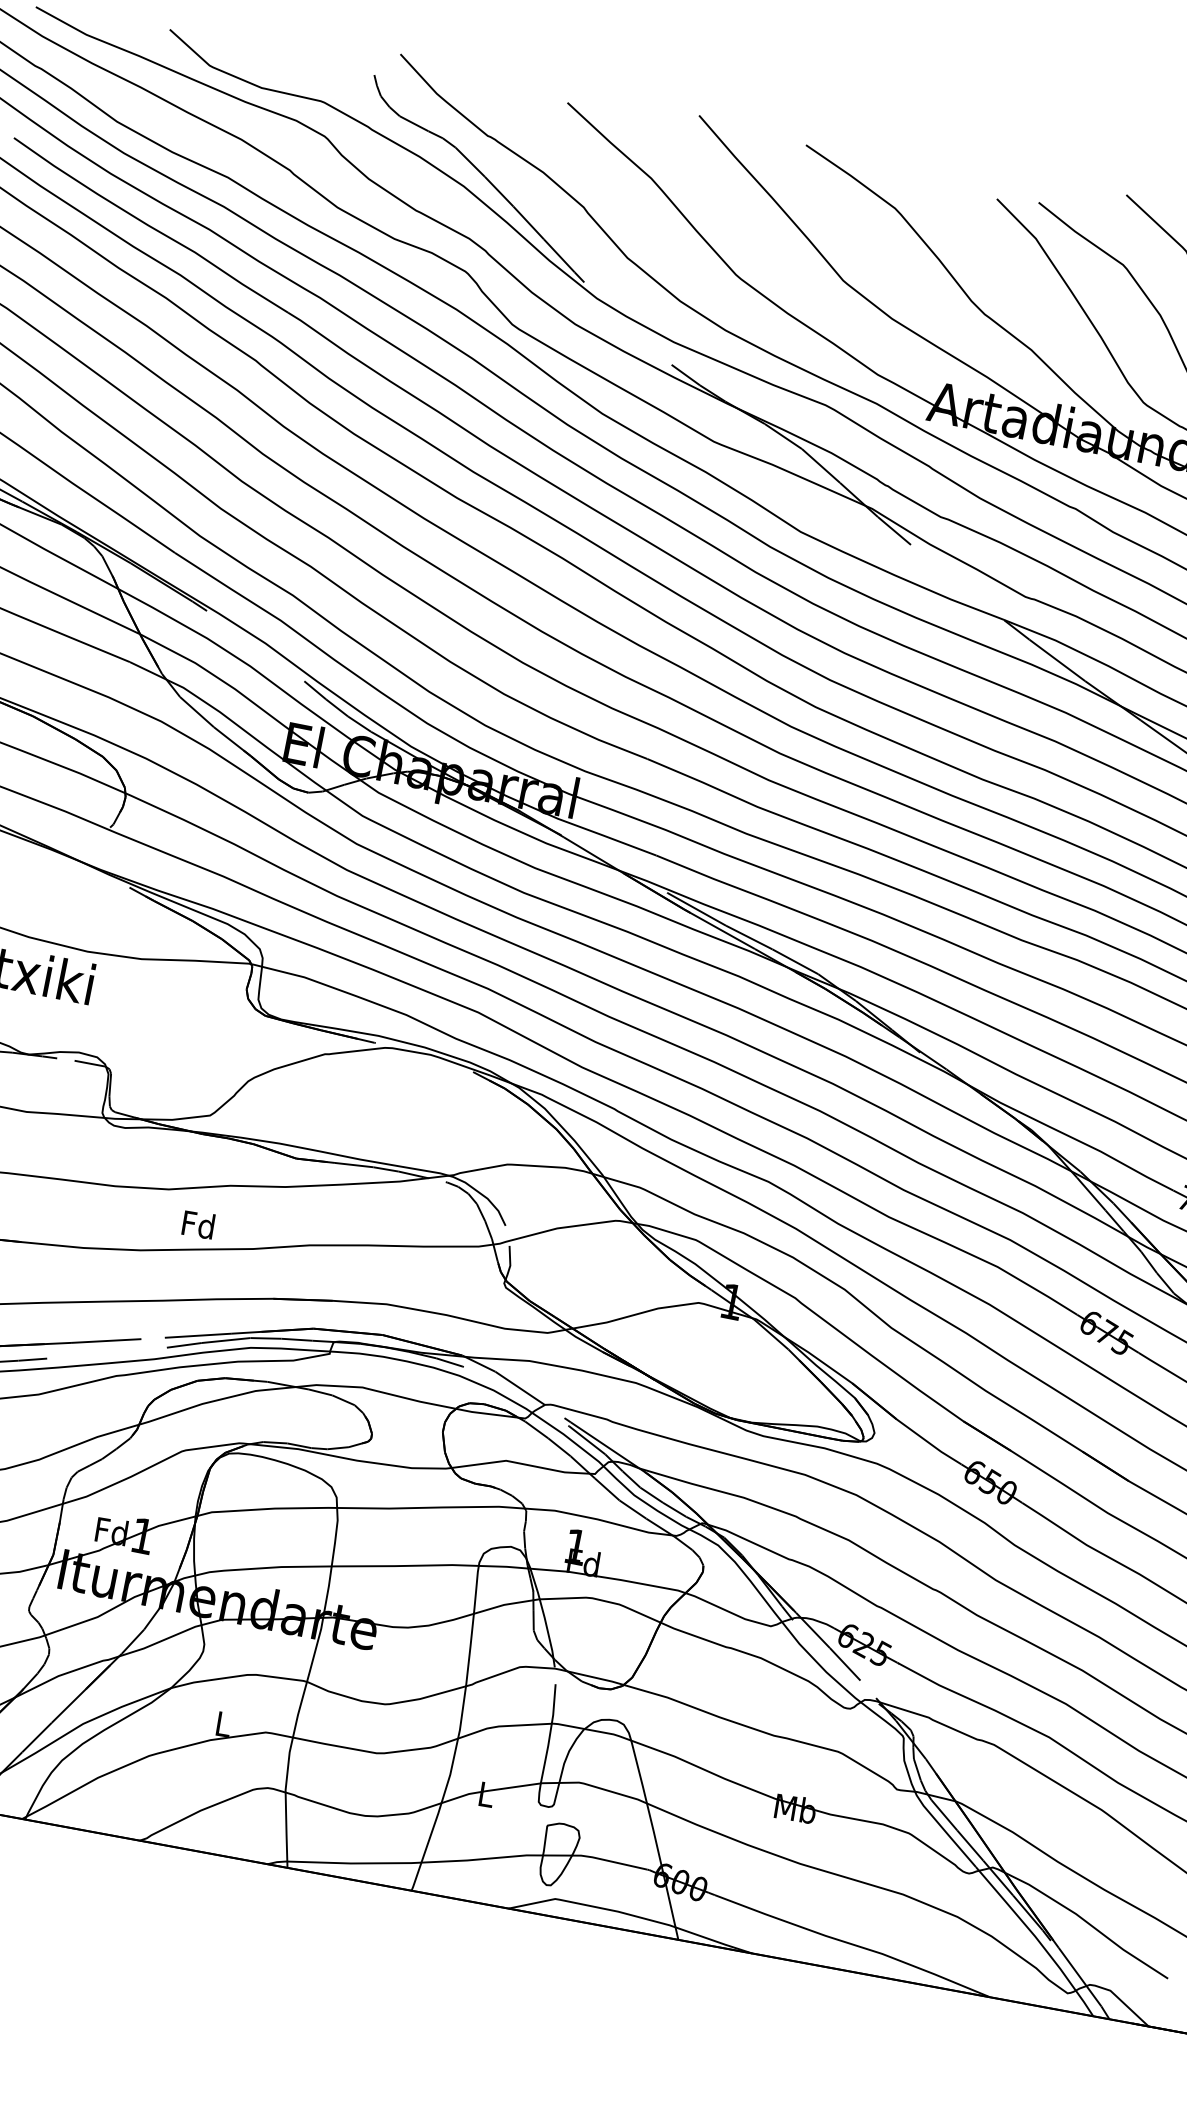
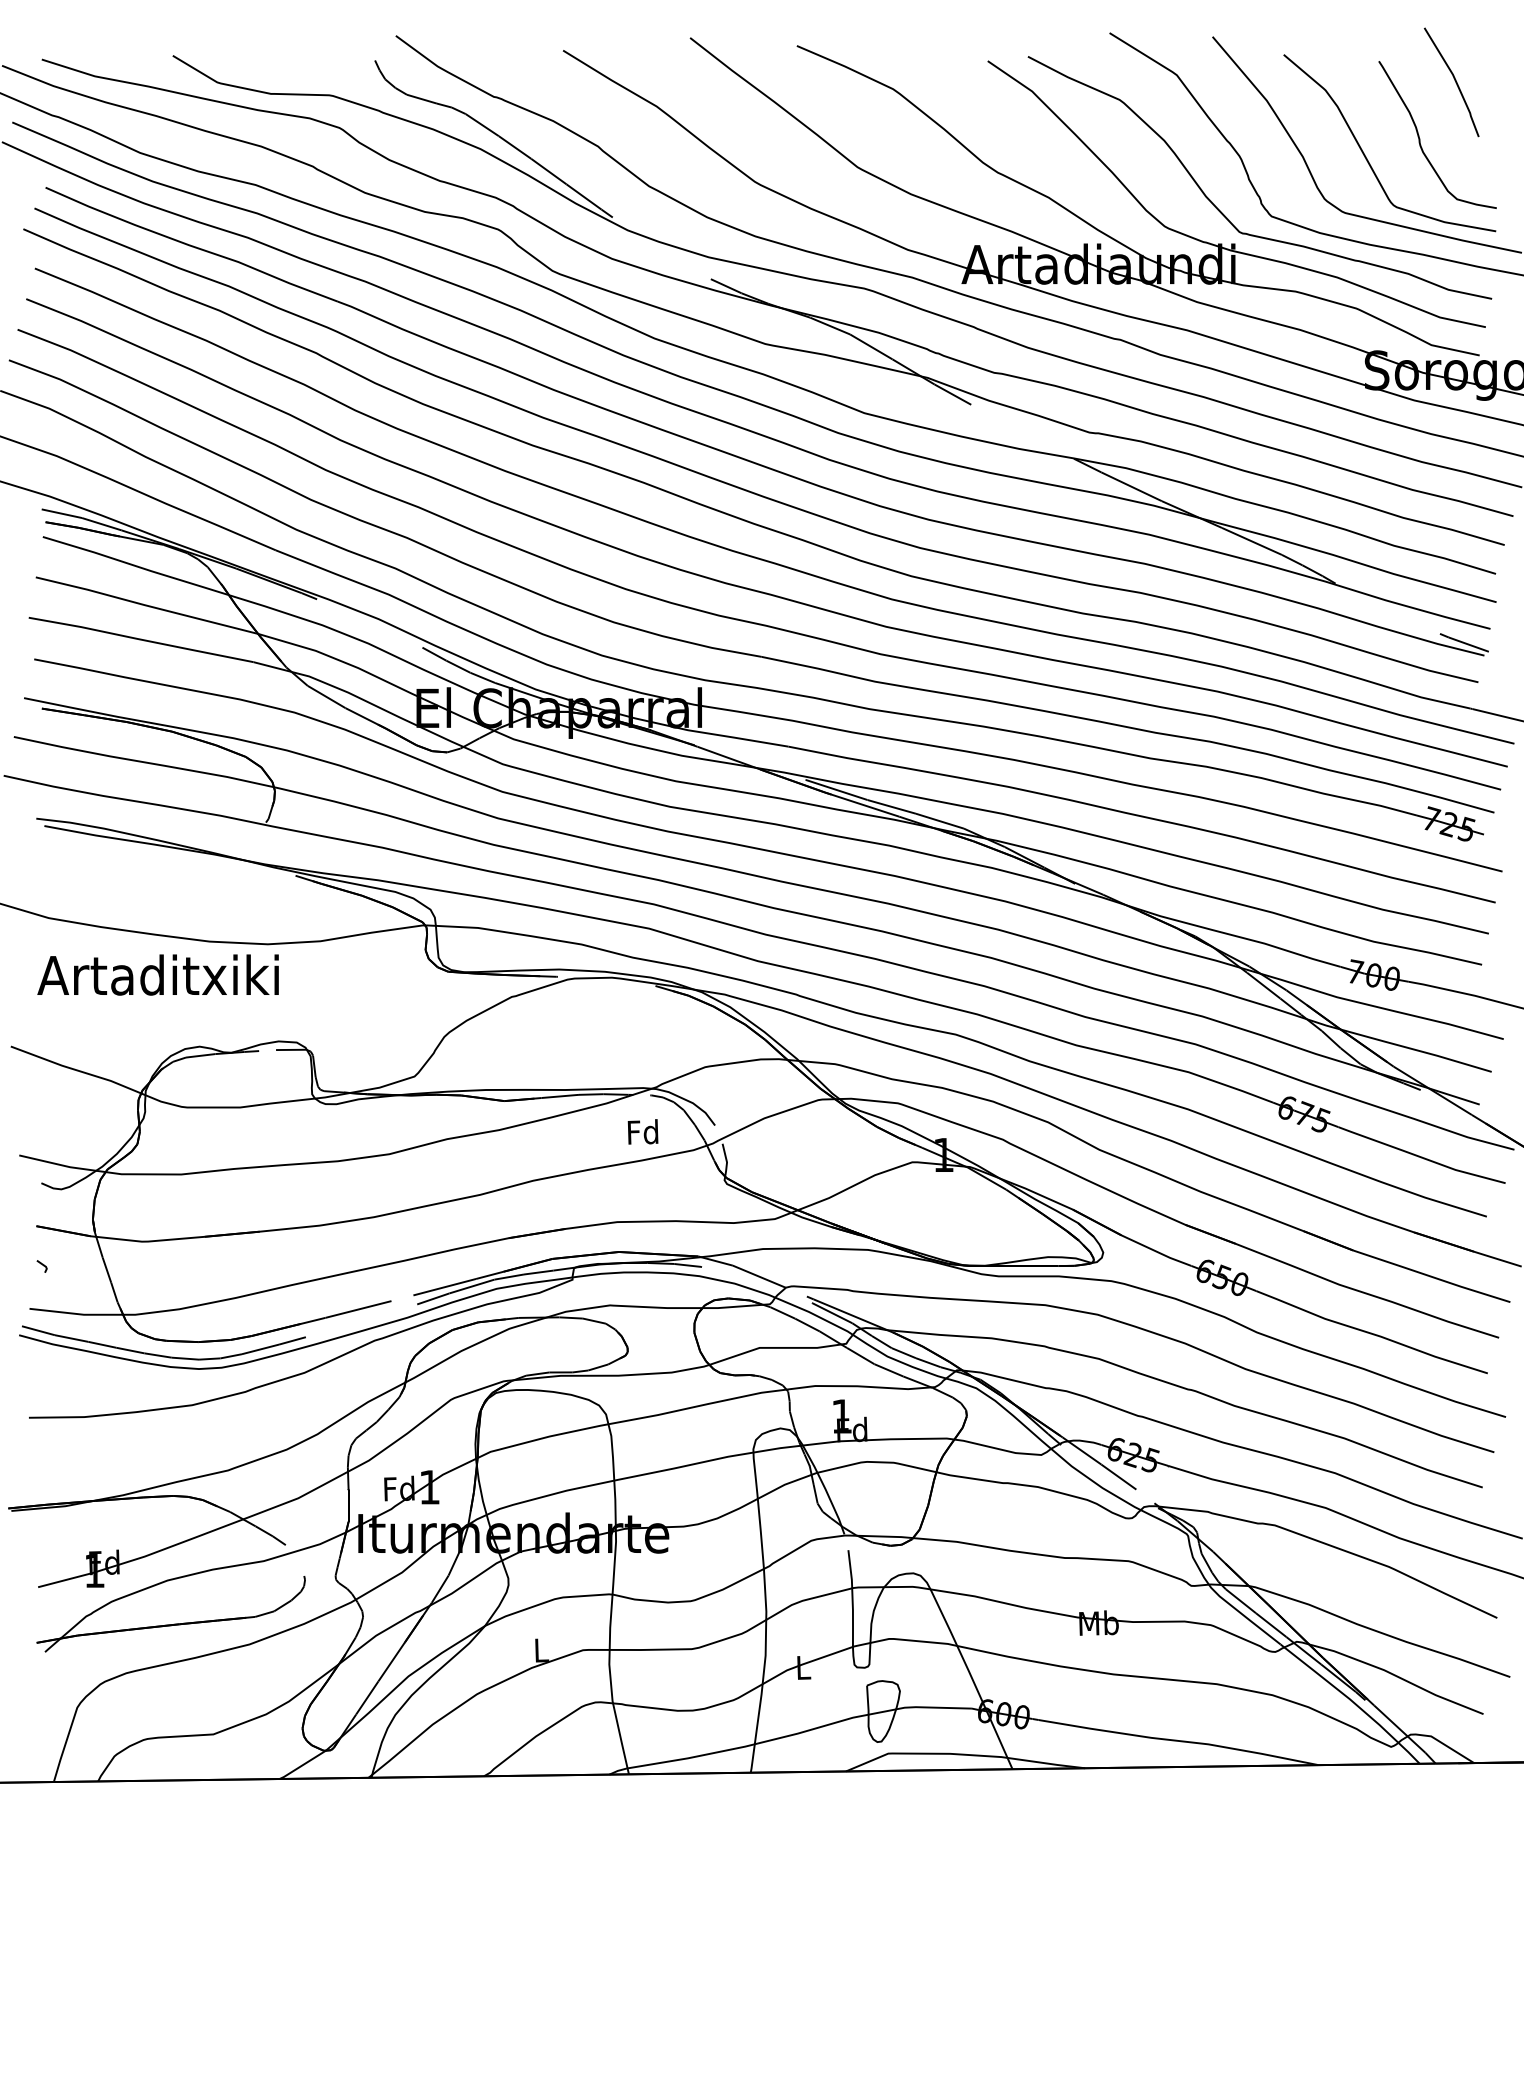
text: (198, 1224) -> (642, 1131), moved

